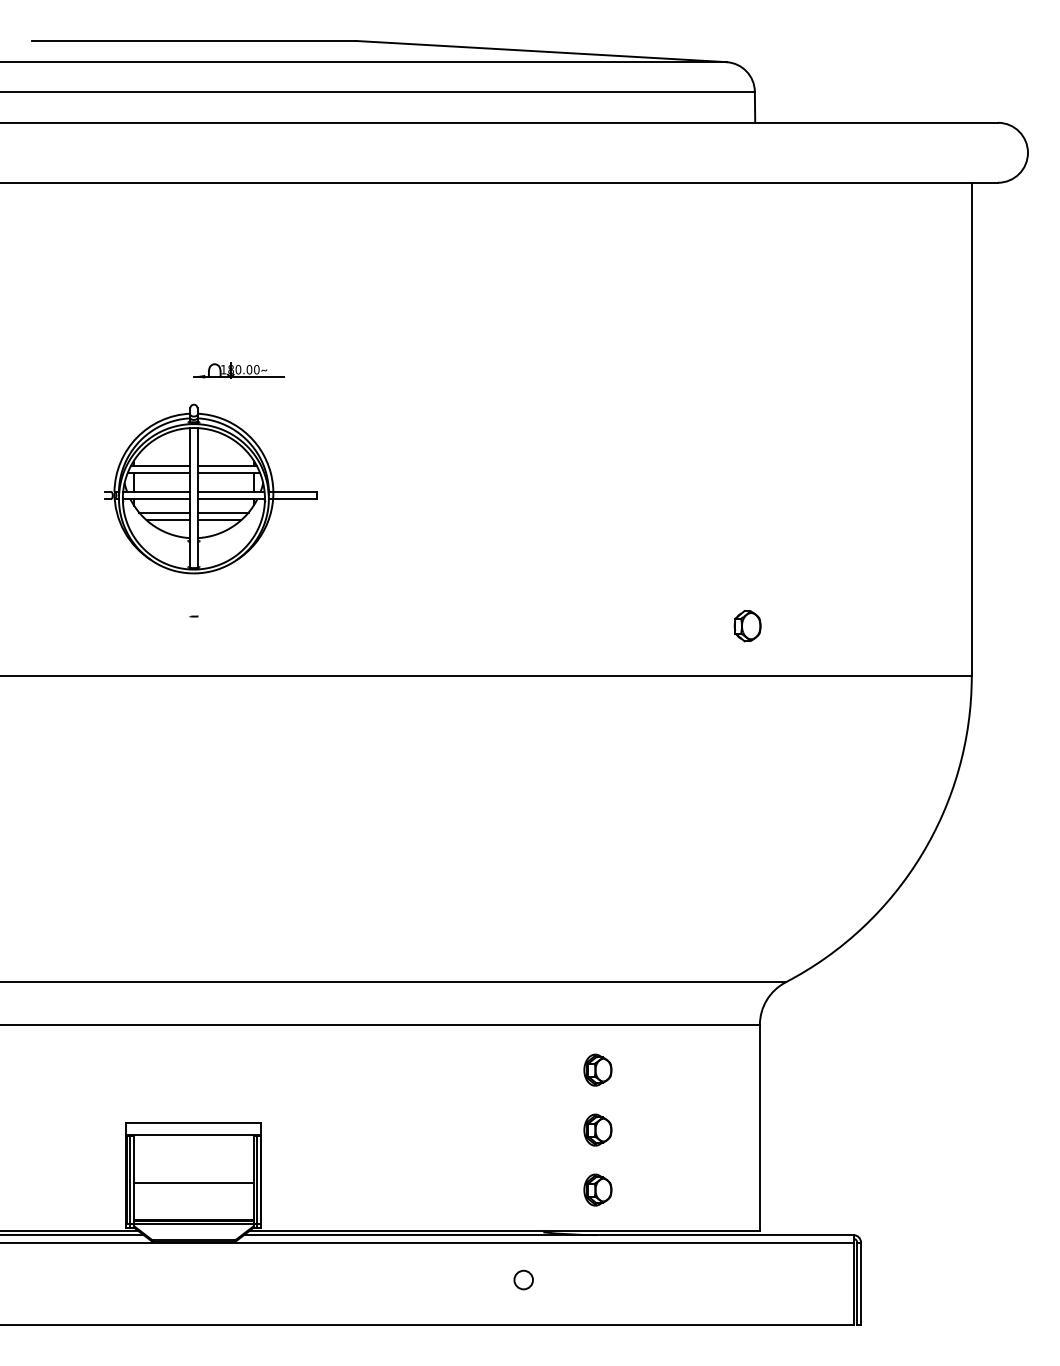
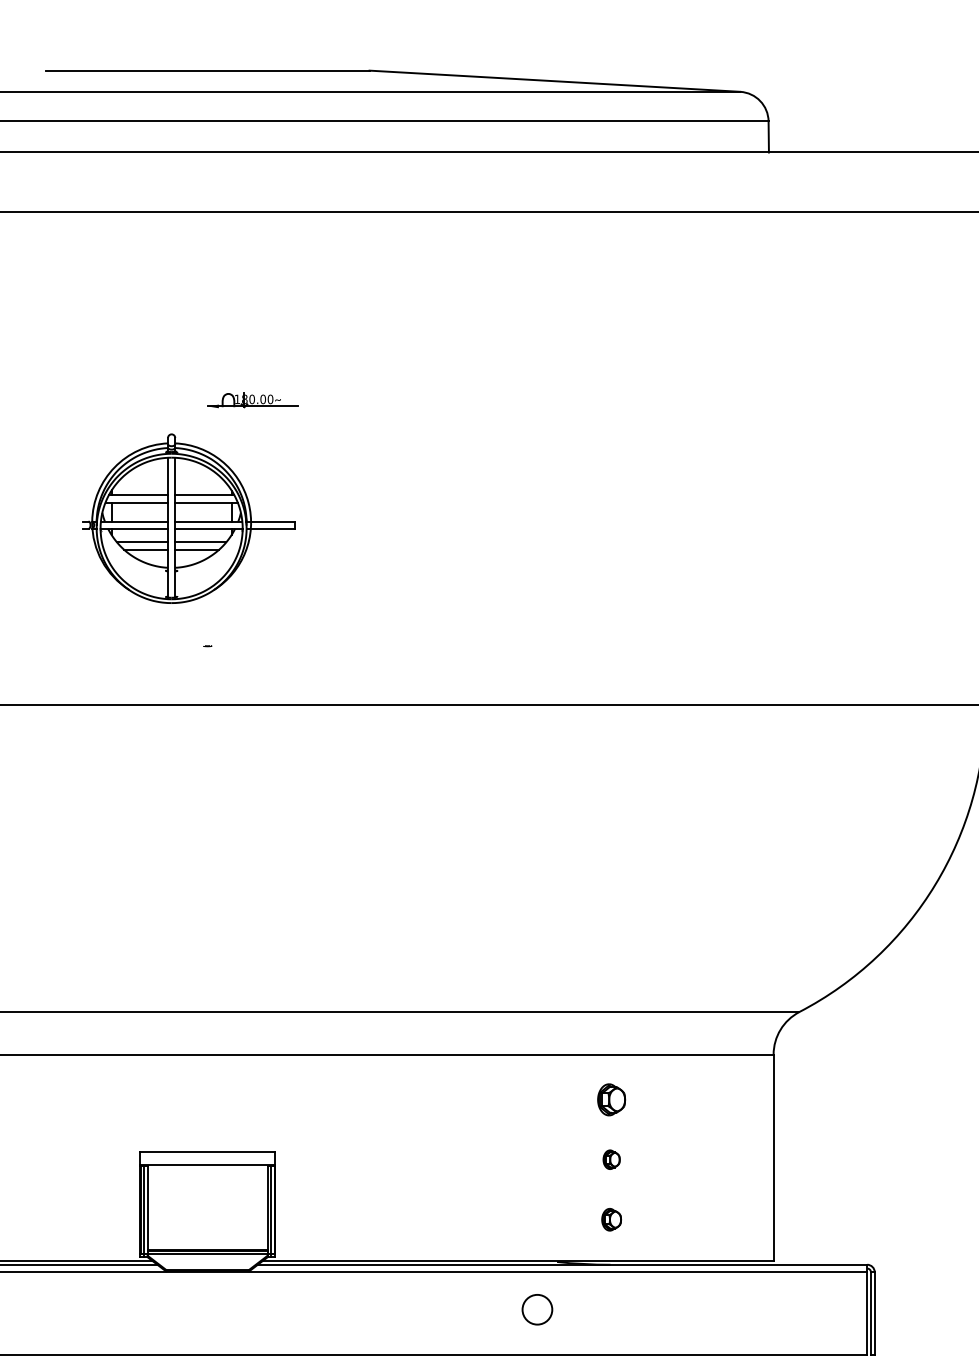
part: (210, 488) -> (188, 518), moved
part: (747, 626) -> (761, 656), removed
part: (597, 1129) -> (611, 1159), size x0.6
line: (193, 1183) -> (207, 1213), removed
part: (597, 1189) -> (611, 1219), size x0.7
circle: (523, 1279) -> (537, 1309), size x1.6

